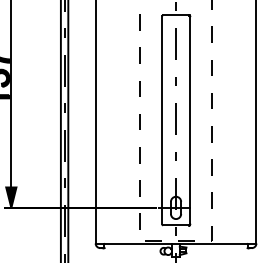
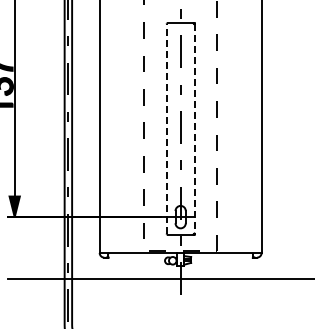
line: (161, 119) -> (166, 128), solid -> dashed
line: (189, 119) -> (194, 128), solid -> dashed

